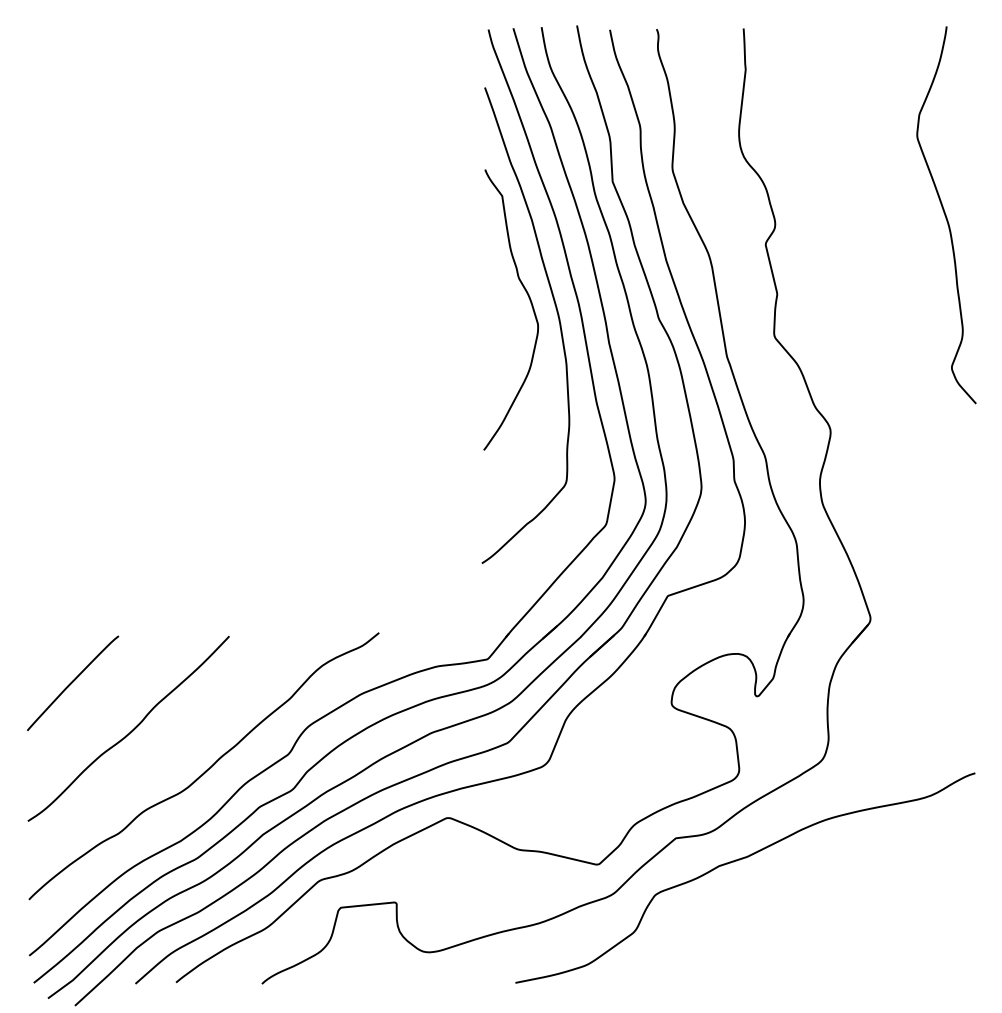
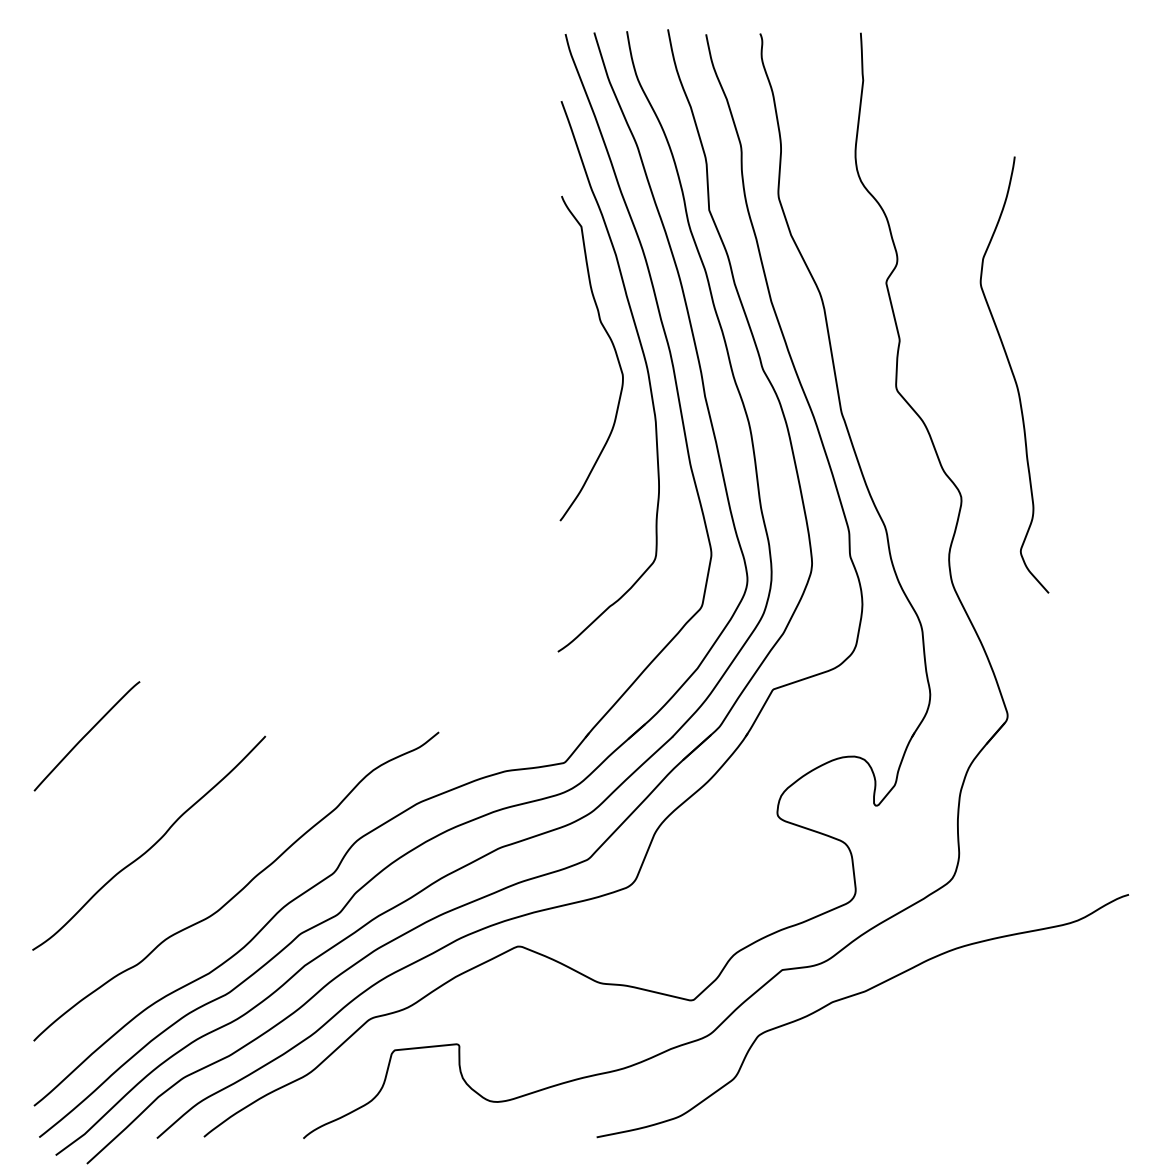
curve: (946, 215) -> (1014, 375), moved
curve: (73, 682) -> (87, 735), moved

